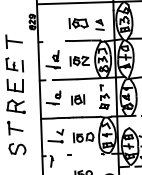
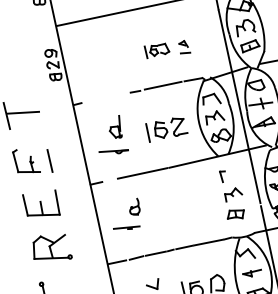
part: (86, 24) -> (167, 49), size x0.6
part: (78, 99) -> (178, 209), removed

